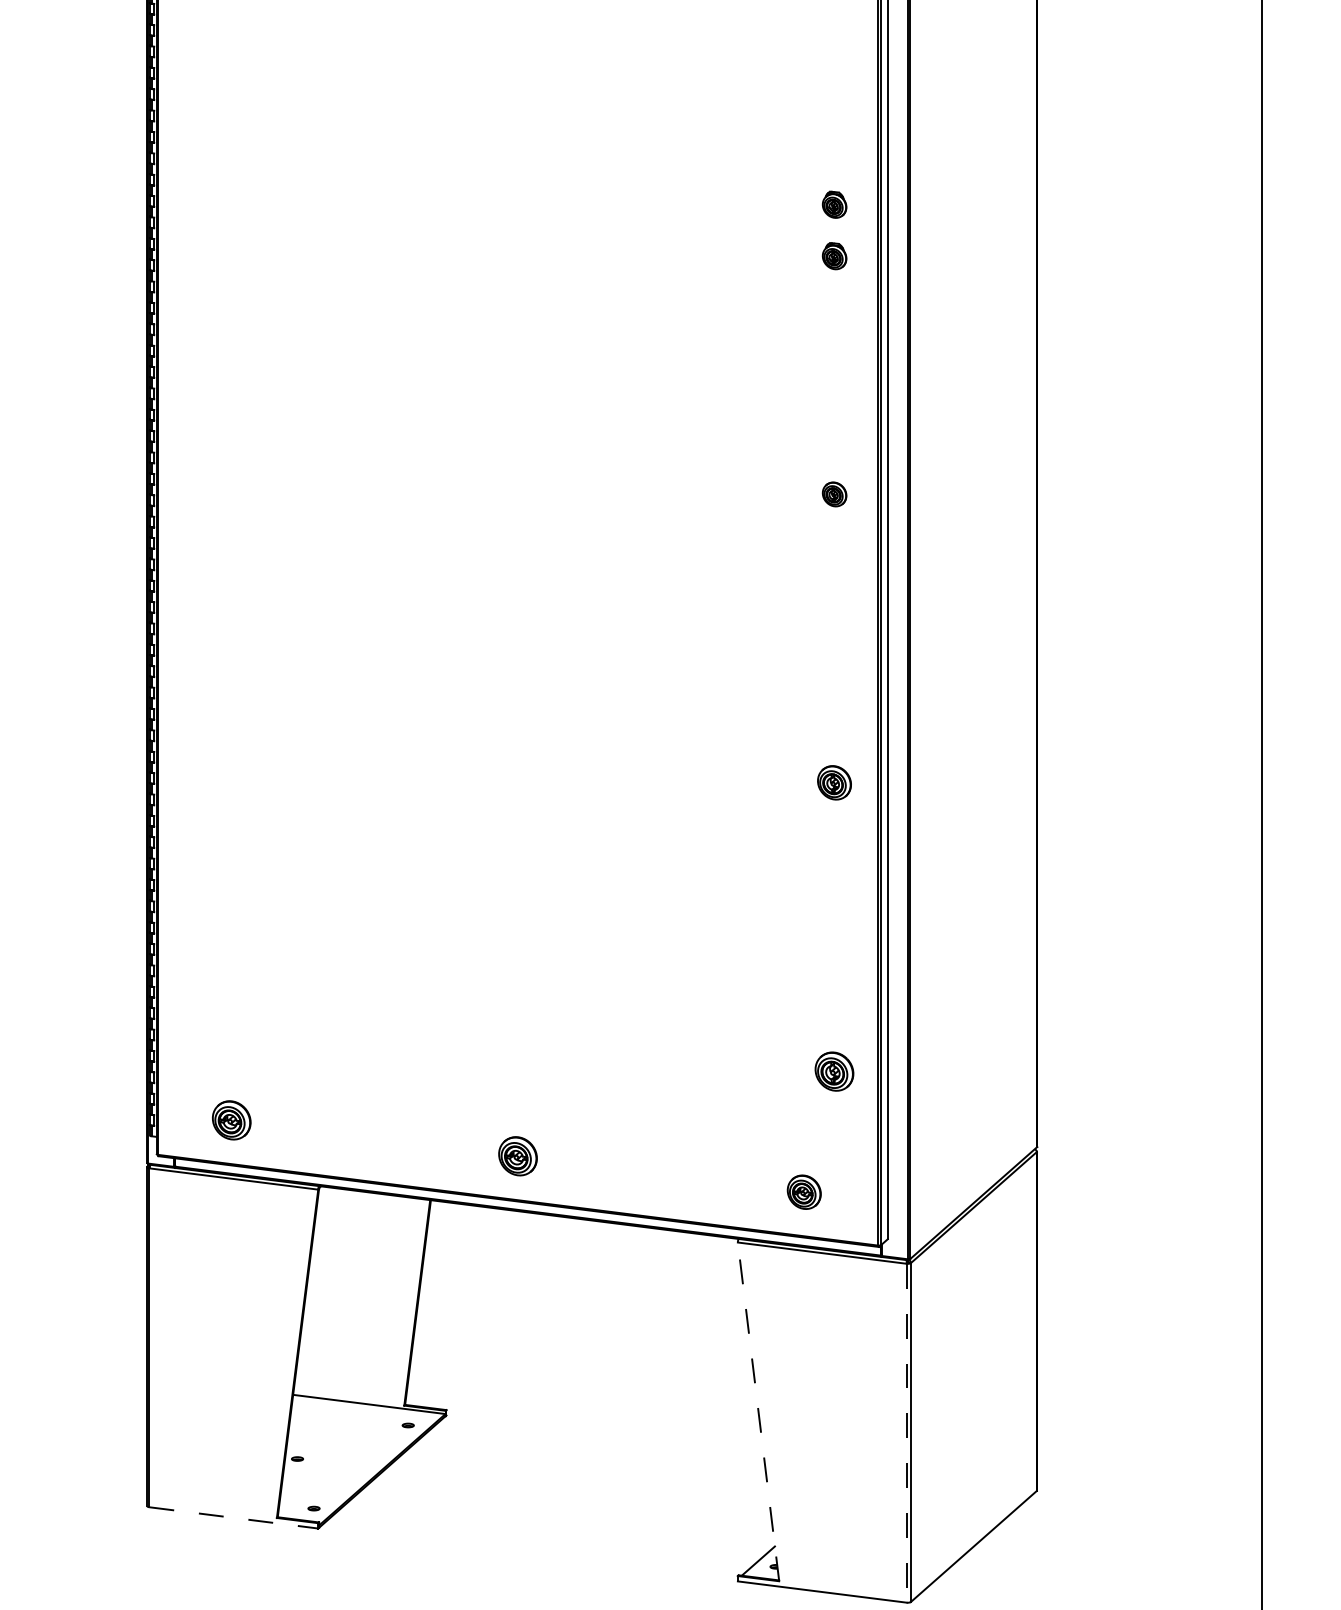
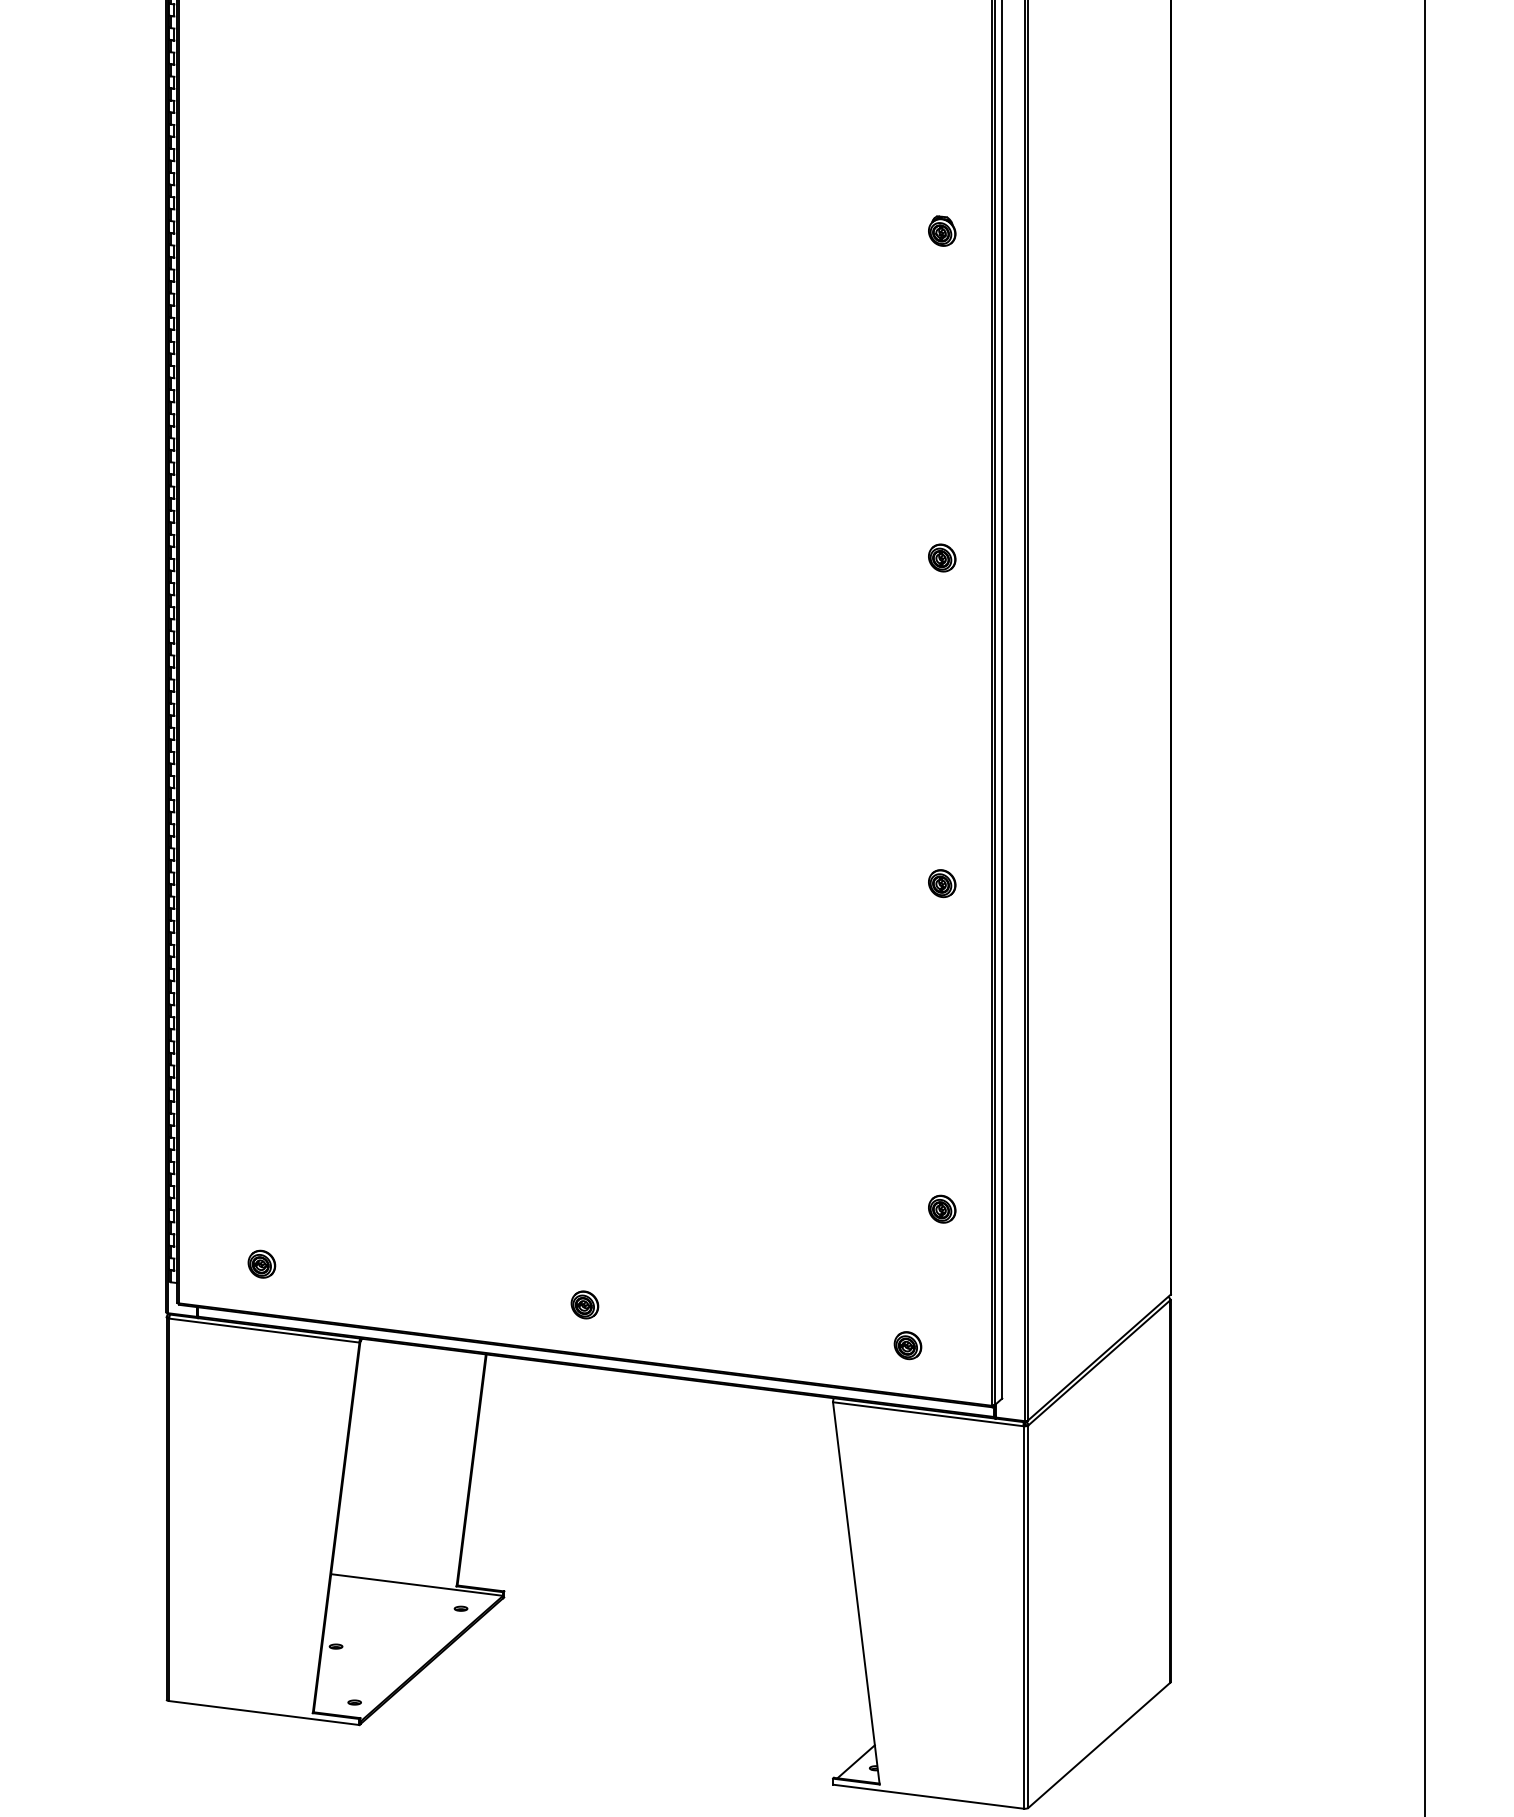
part: (834, 255) -> (942, 288), removed
part: (834, 782) -> (942, 883), size x0.71
part: (834, 1070) -> (942, 1208), size x0.62
part: (231, 1119) -> (261, 1263), size x0.62
part: (517, 1155) -> (584, 1304), size x0.62
part: (803, 1192) -> (907, 1345), size x0.71
line: (758, 1411) -> (856, 1593), dashed -> solid
line: (906, 1433) -> (1023, 1617), dashed -> solid
line: (234, 1518) -> (264, 1713), dashed -> solid

